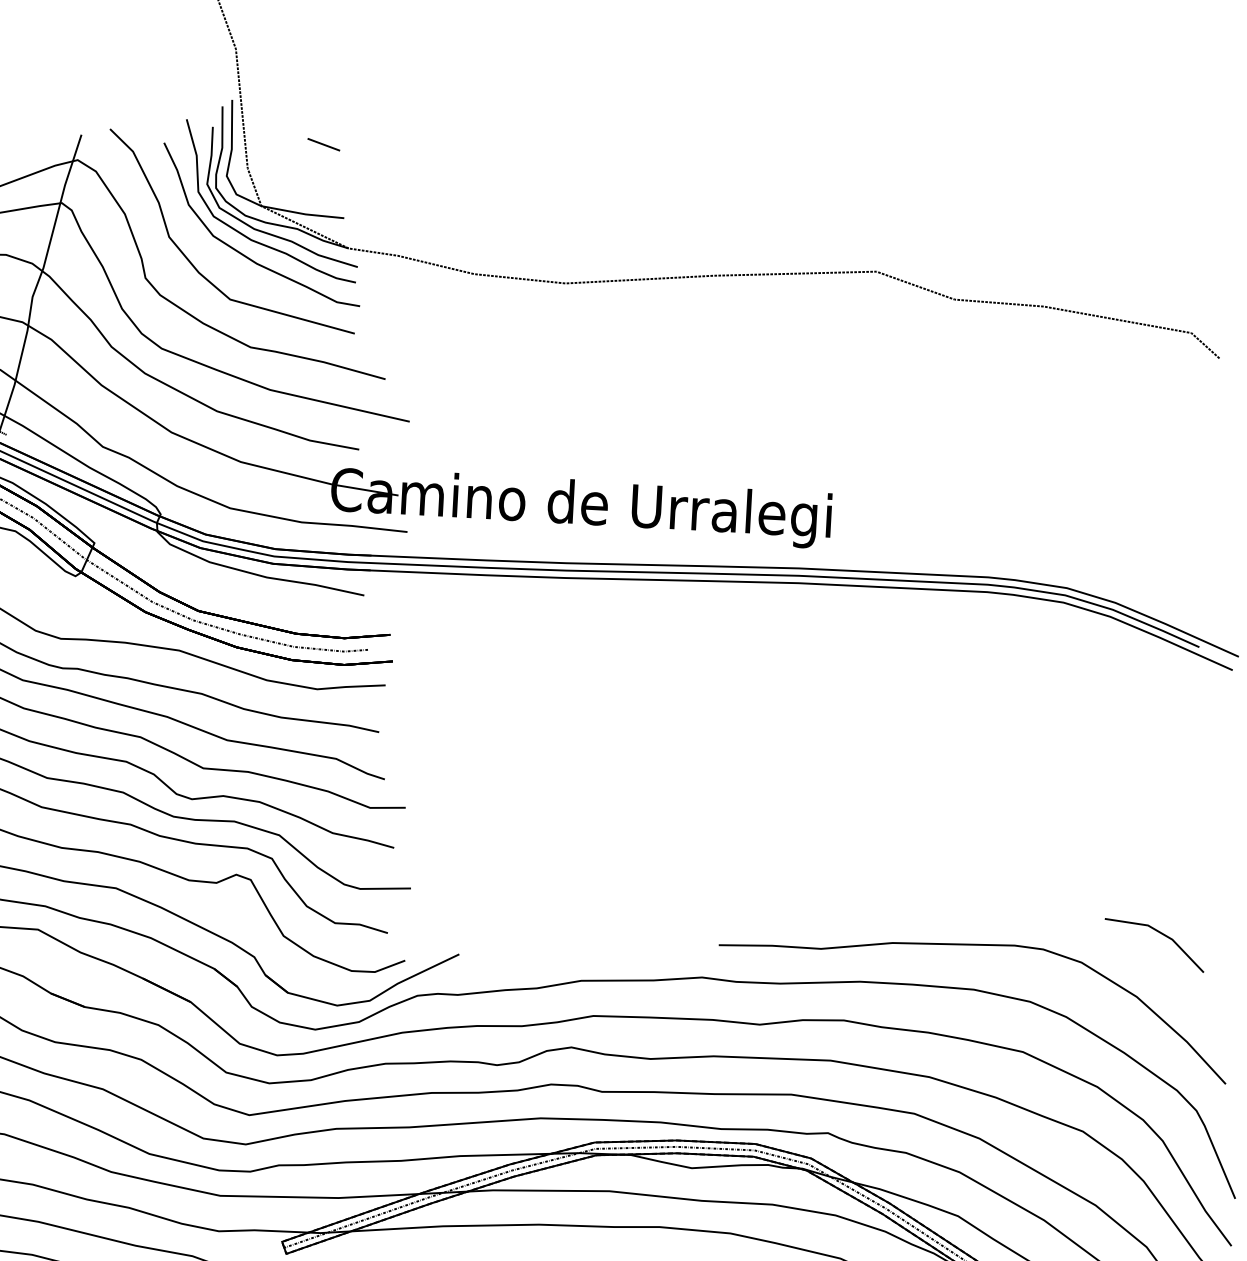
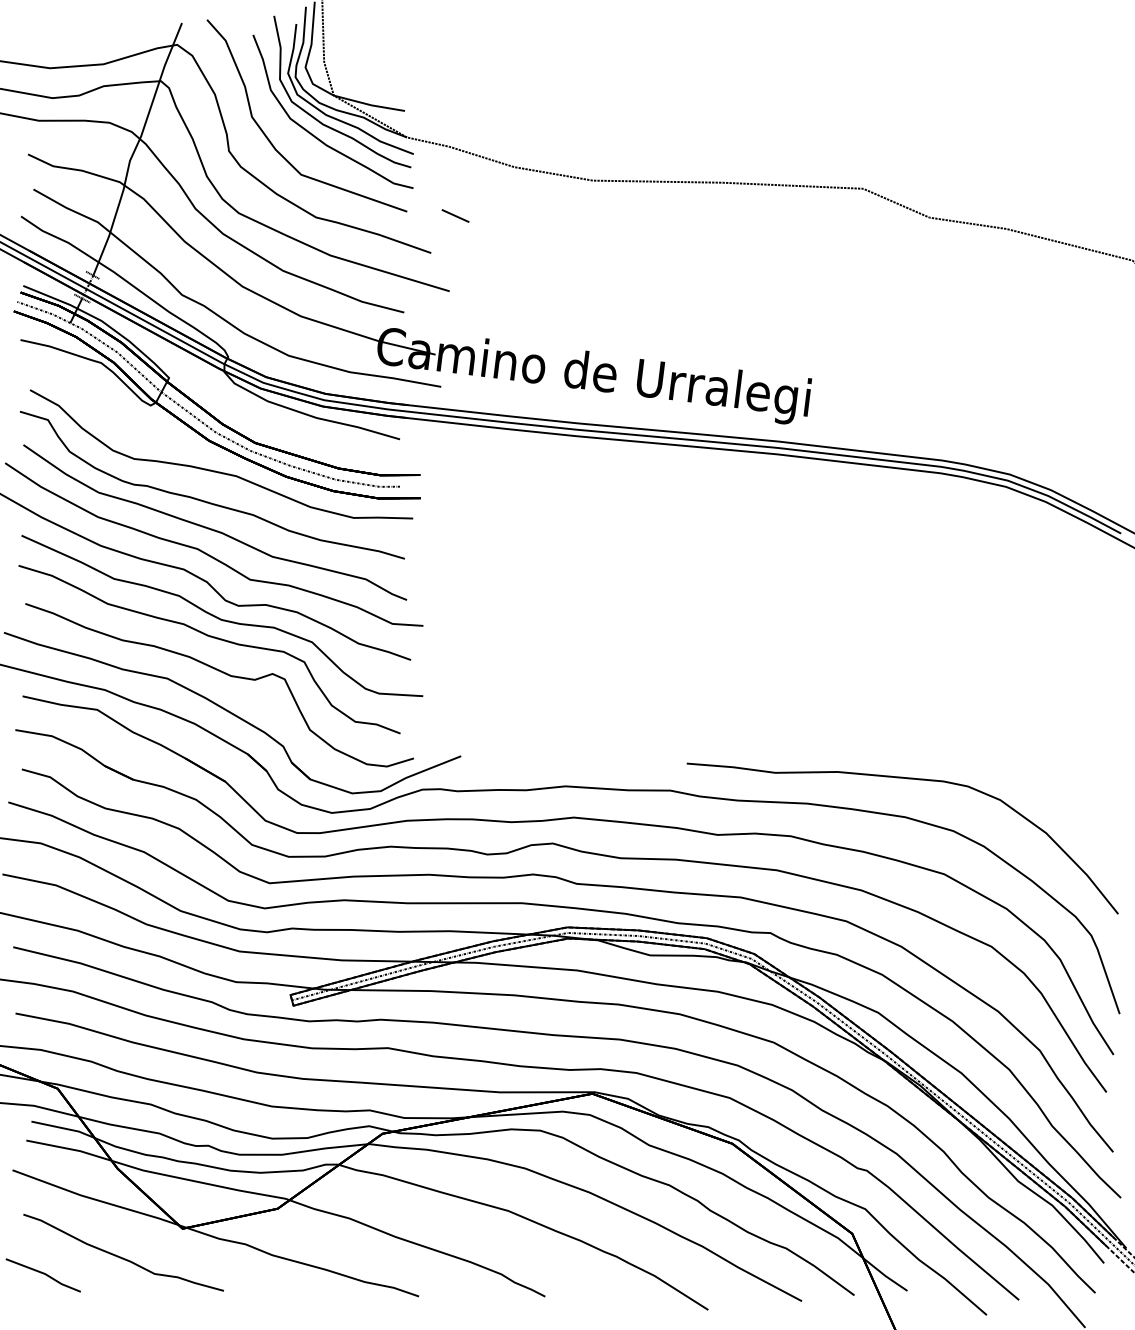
line: (323, 144) -> (455, 215), moved
part: (1159, 933) -> (1069, 779), removed

